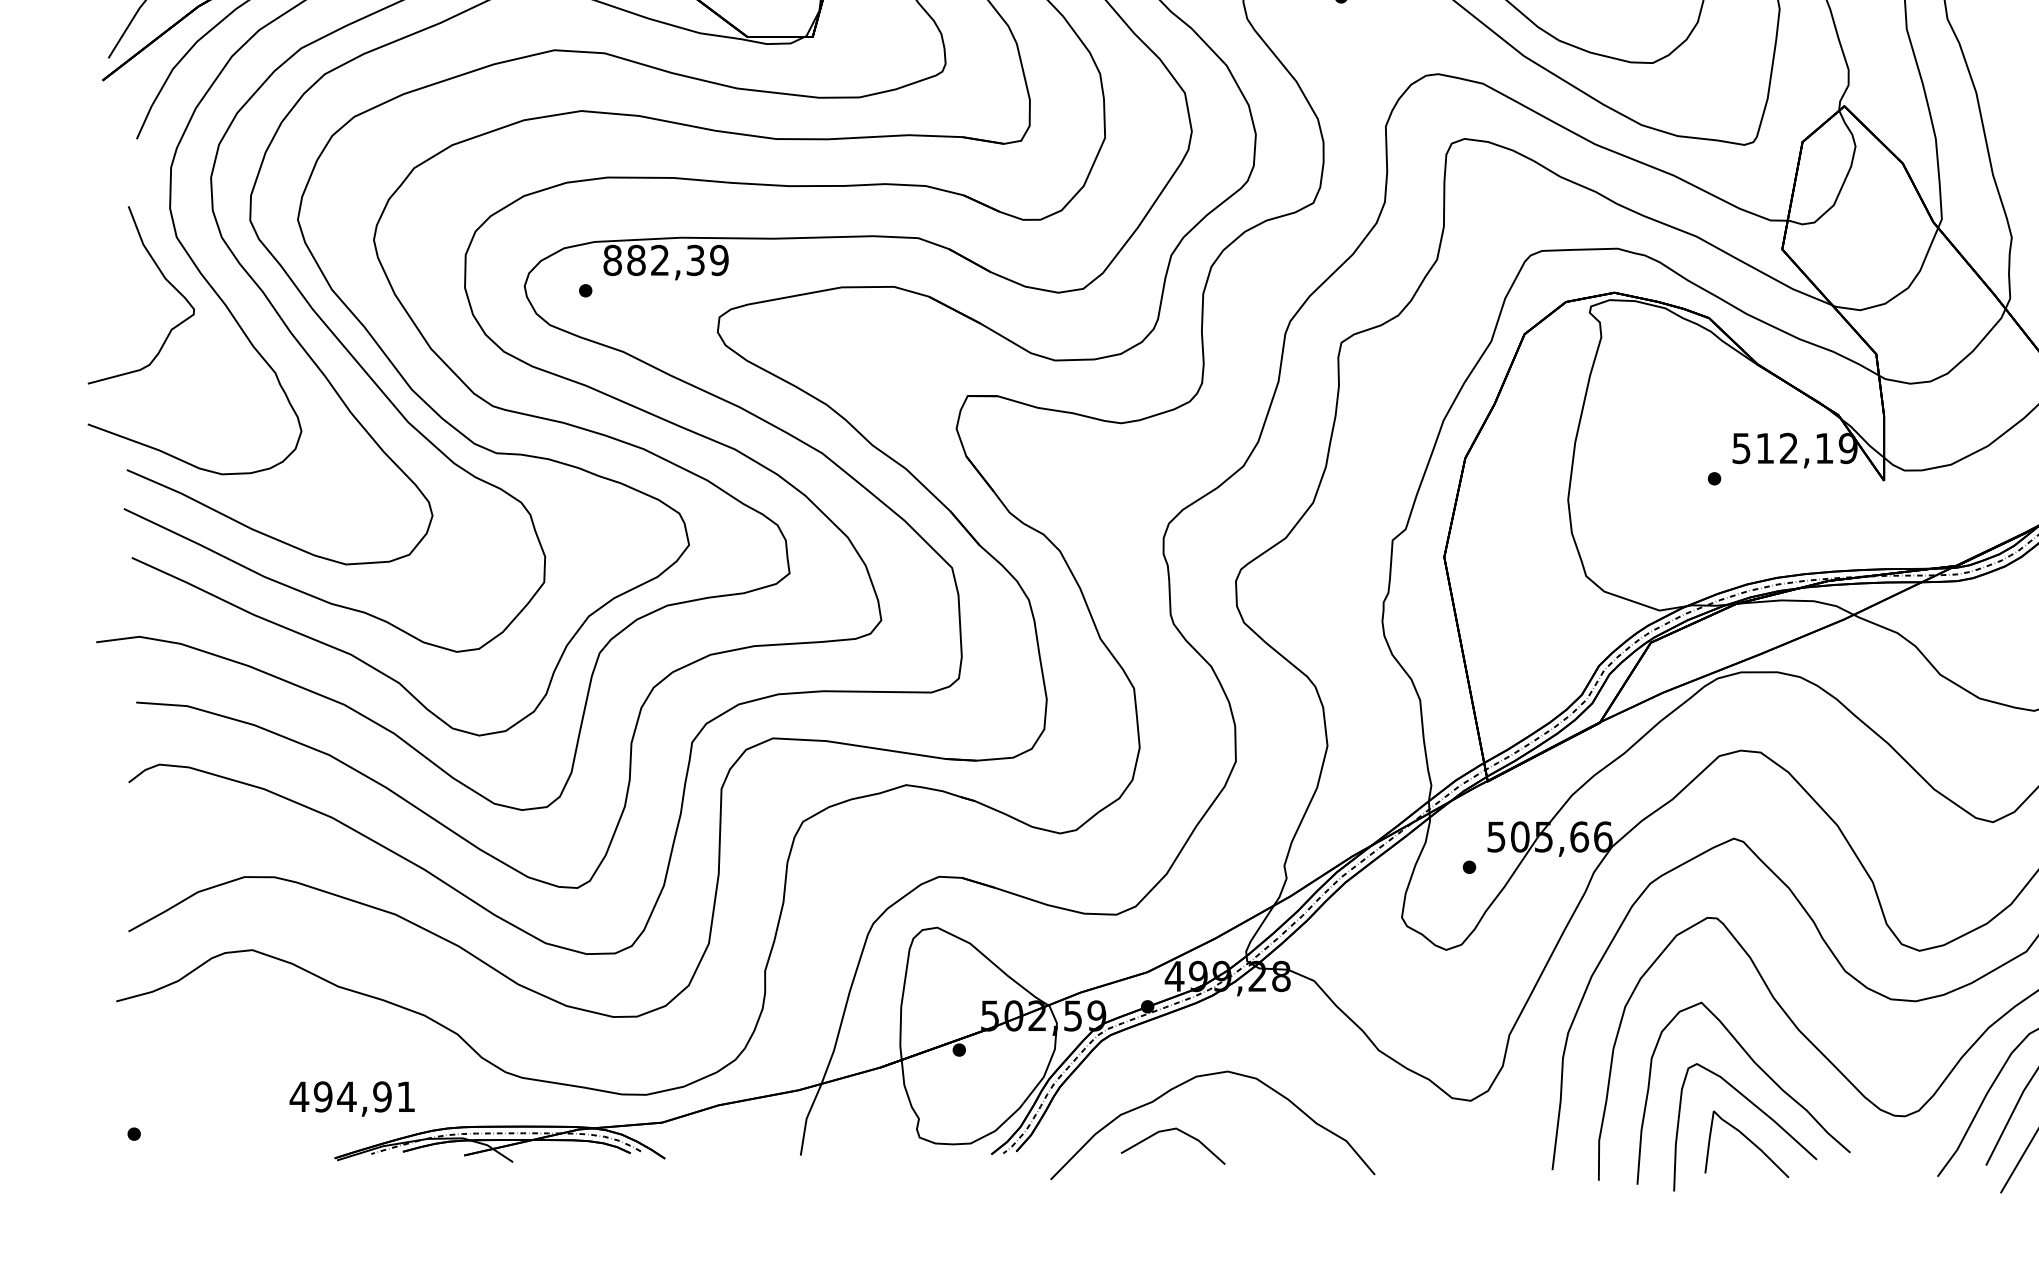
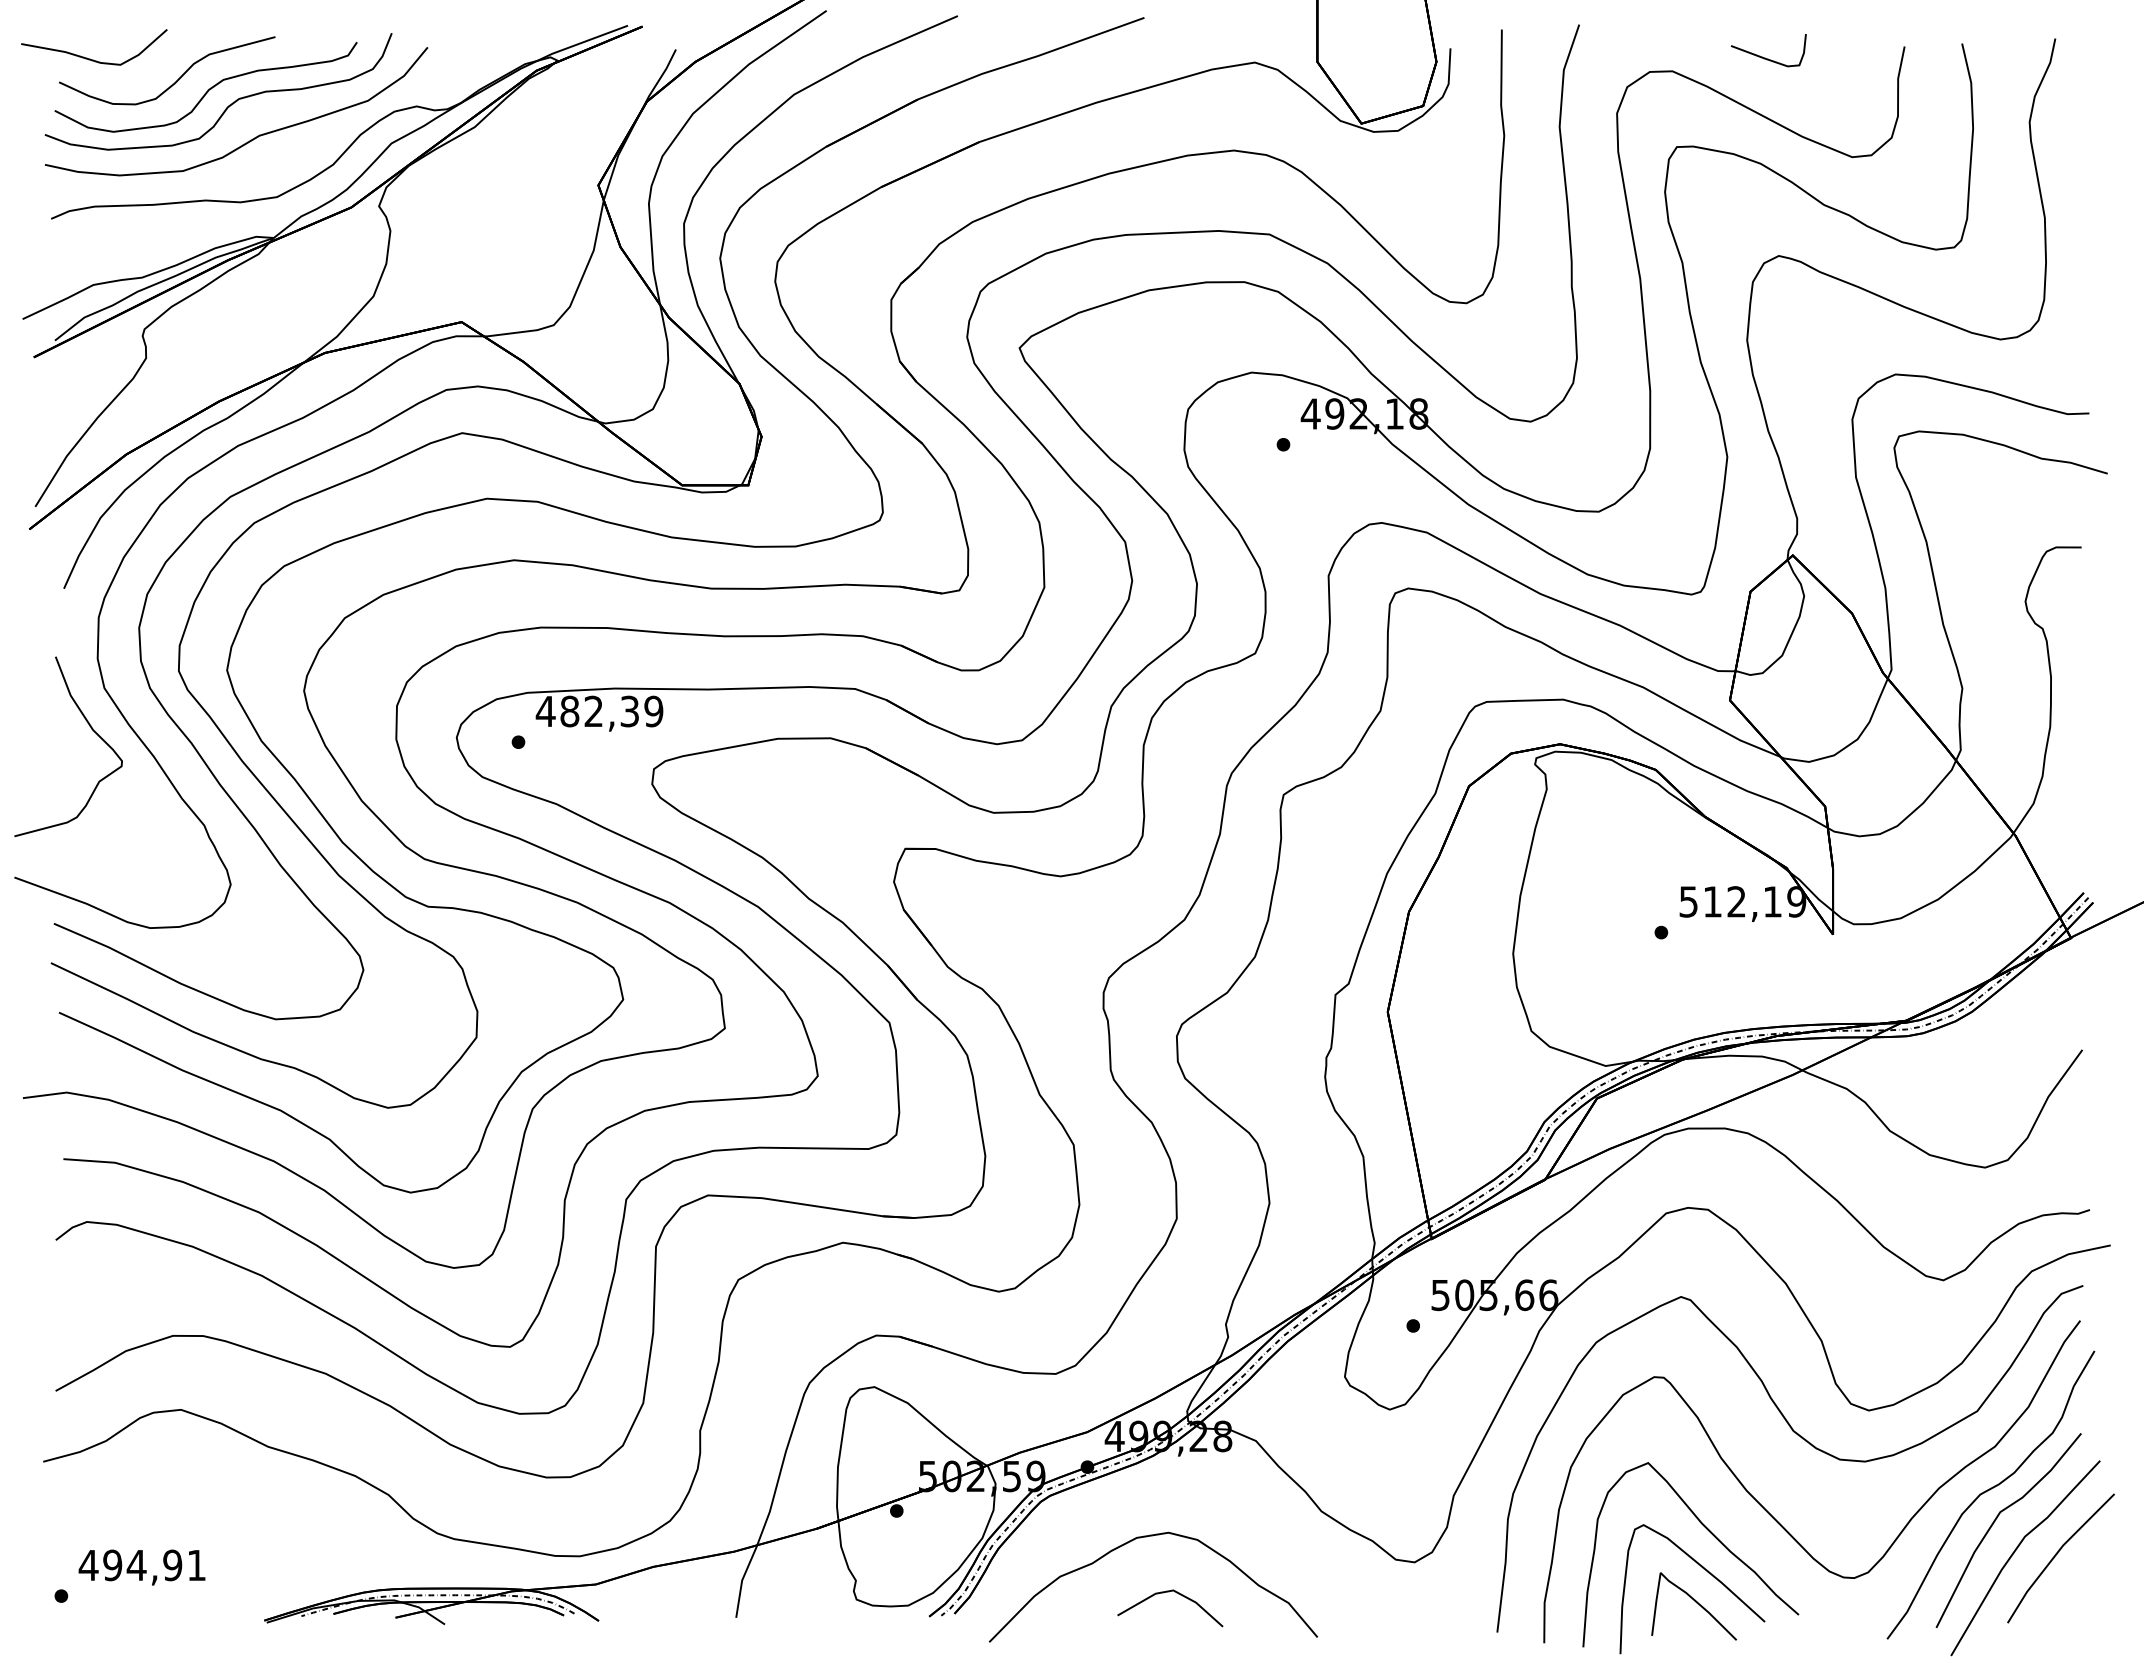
text: (612, 260) -> (545, 711), 882,39 -> 482,39
text: (351, 1098) -> (141, 1567), moved
line: (1172, 1130) -> (1169, 1592), moved

